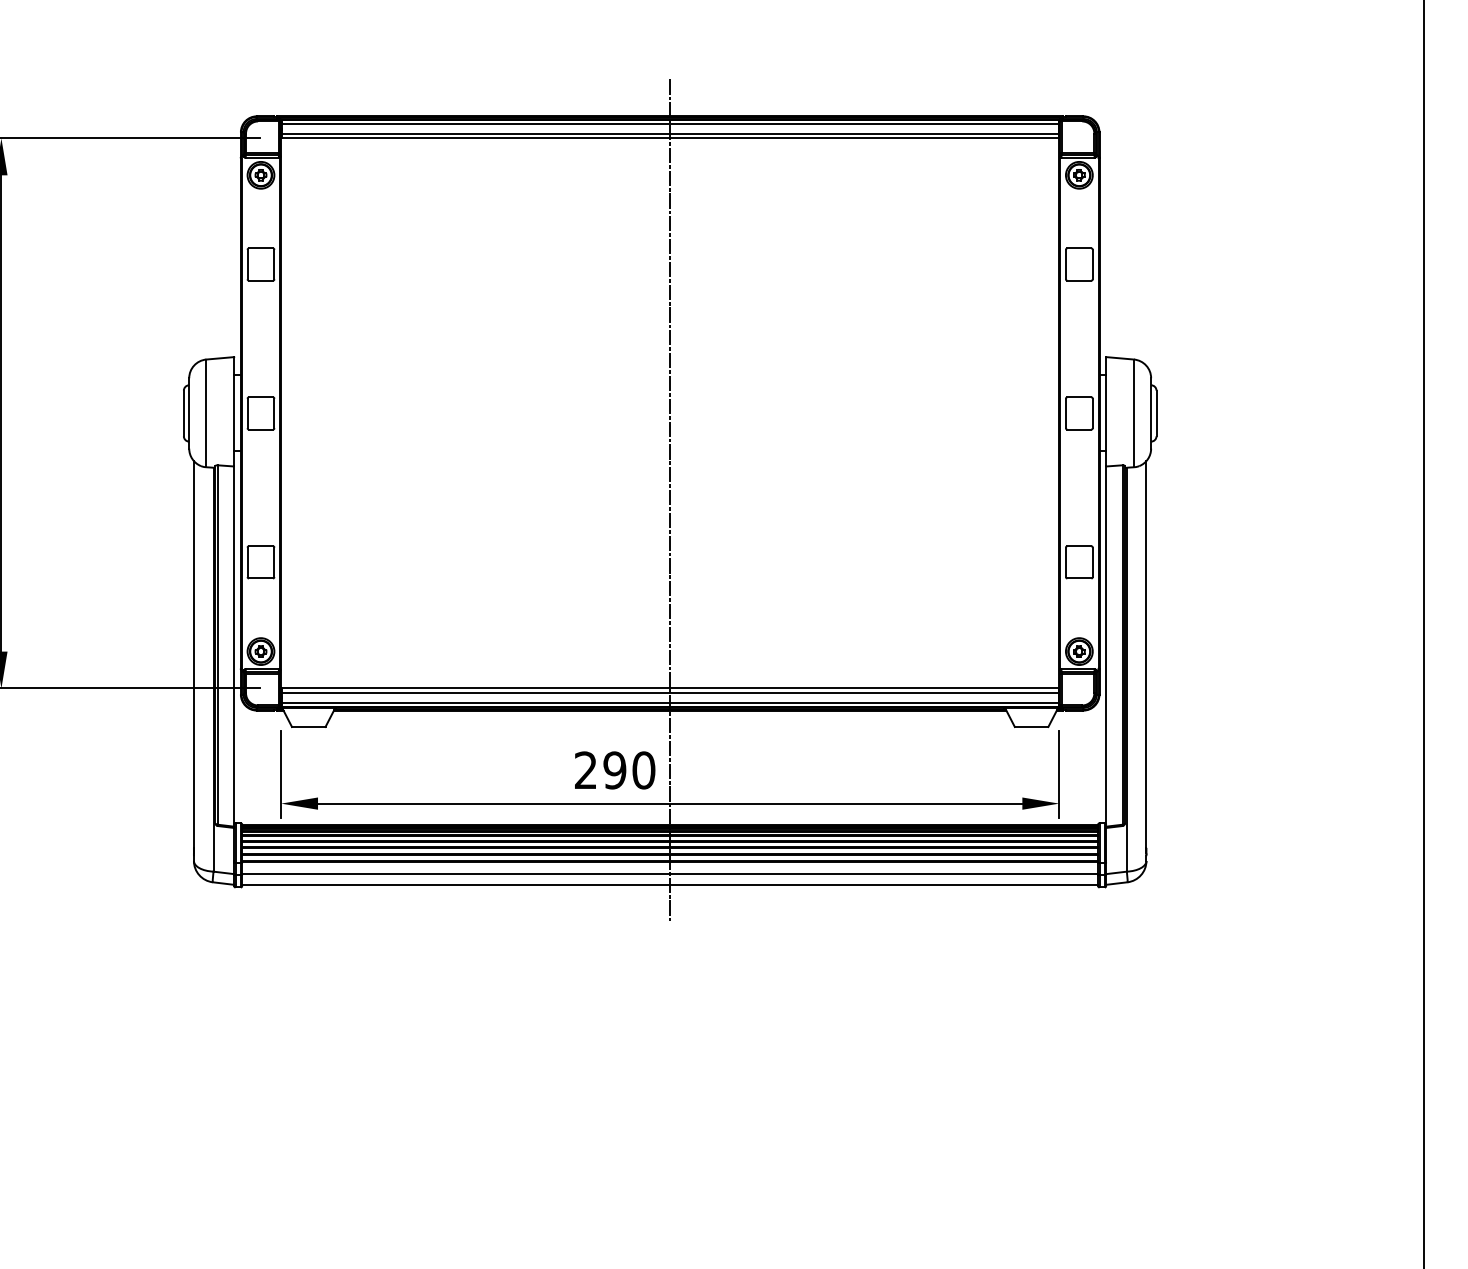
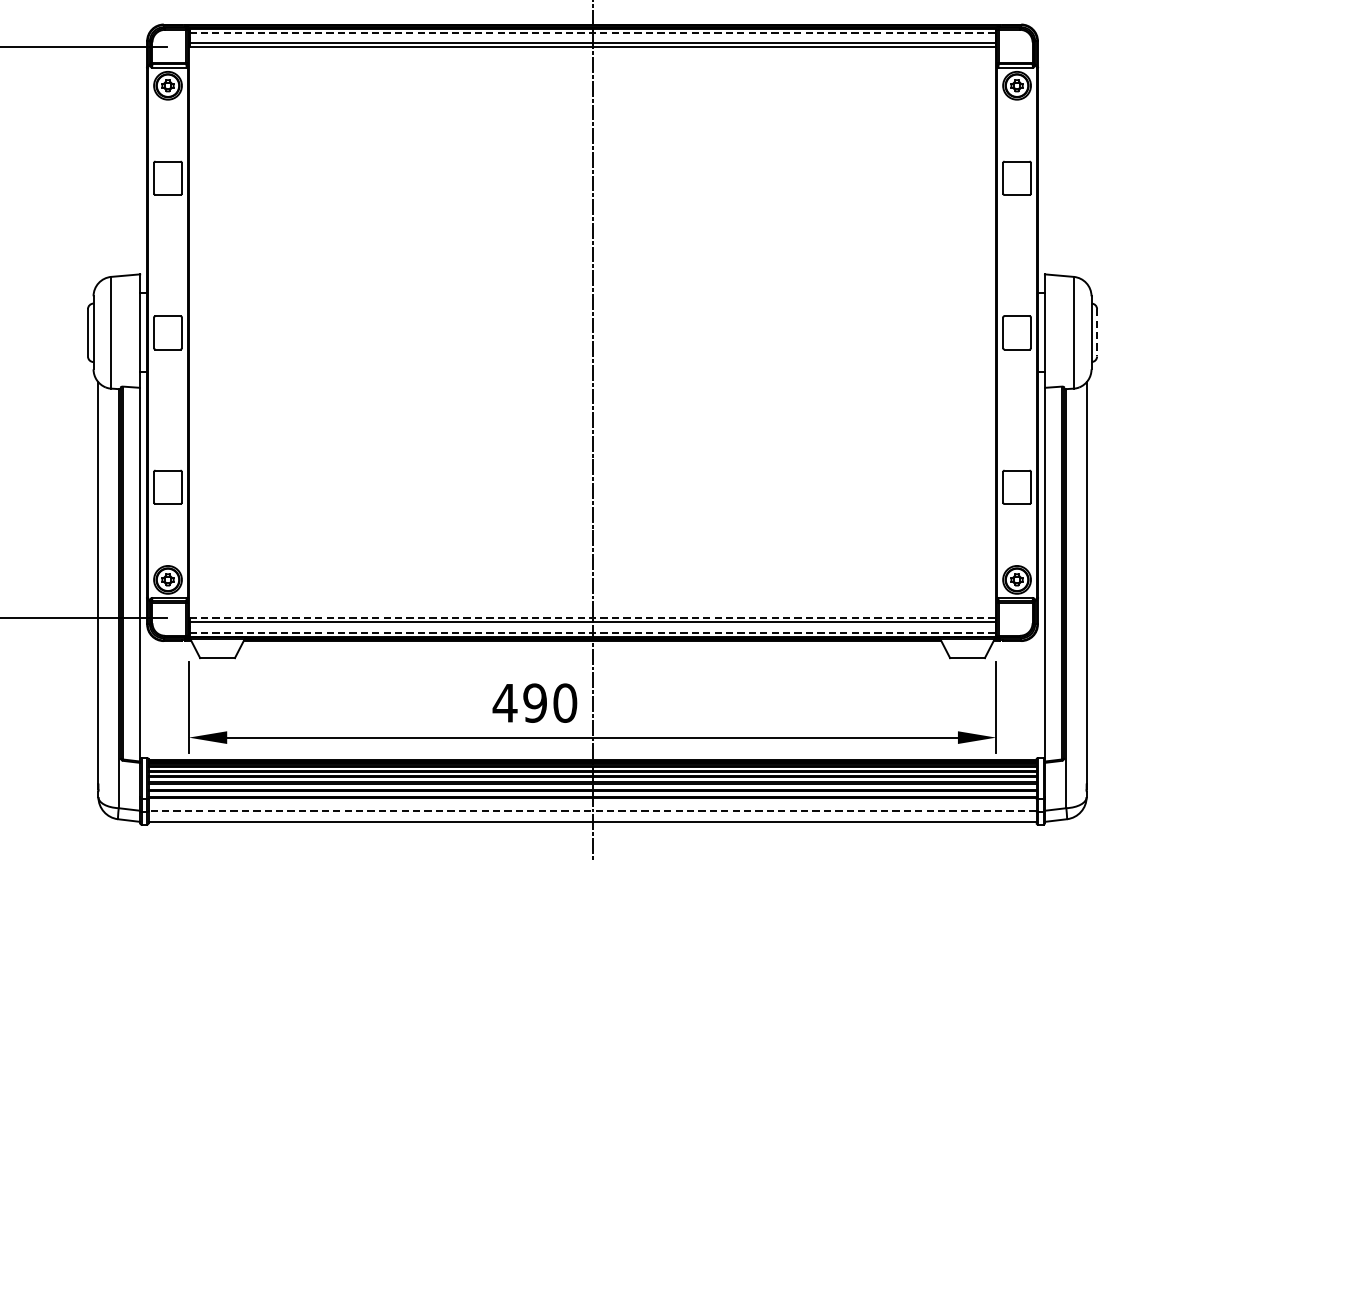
line: (669, 124) -> (591, 33), solid -> dashed
line: (1156, 413) -> (1097, 332), solid -> dashed
line: (670, 688) -> (592, 618), solid -> dashed
line: (670, 702) -> (592, 632), solid -> dashed
text: (585, 769) -> (504, 702), 290 -> 490
line: (670, 874) -> (592, 811), solid -> dashed

